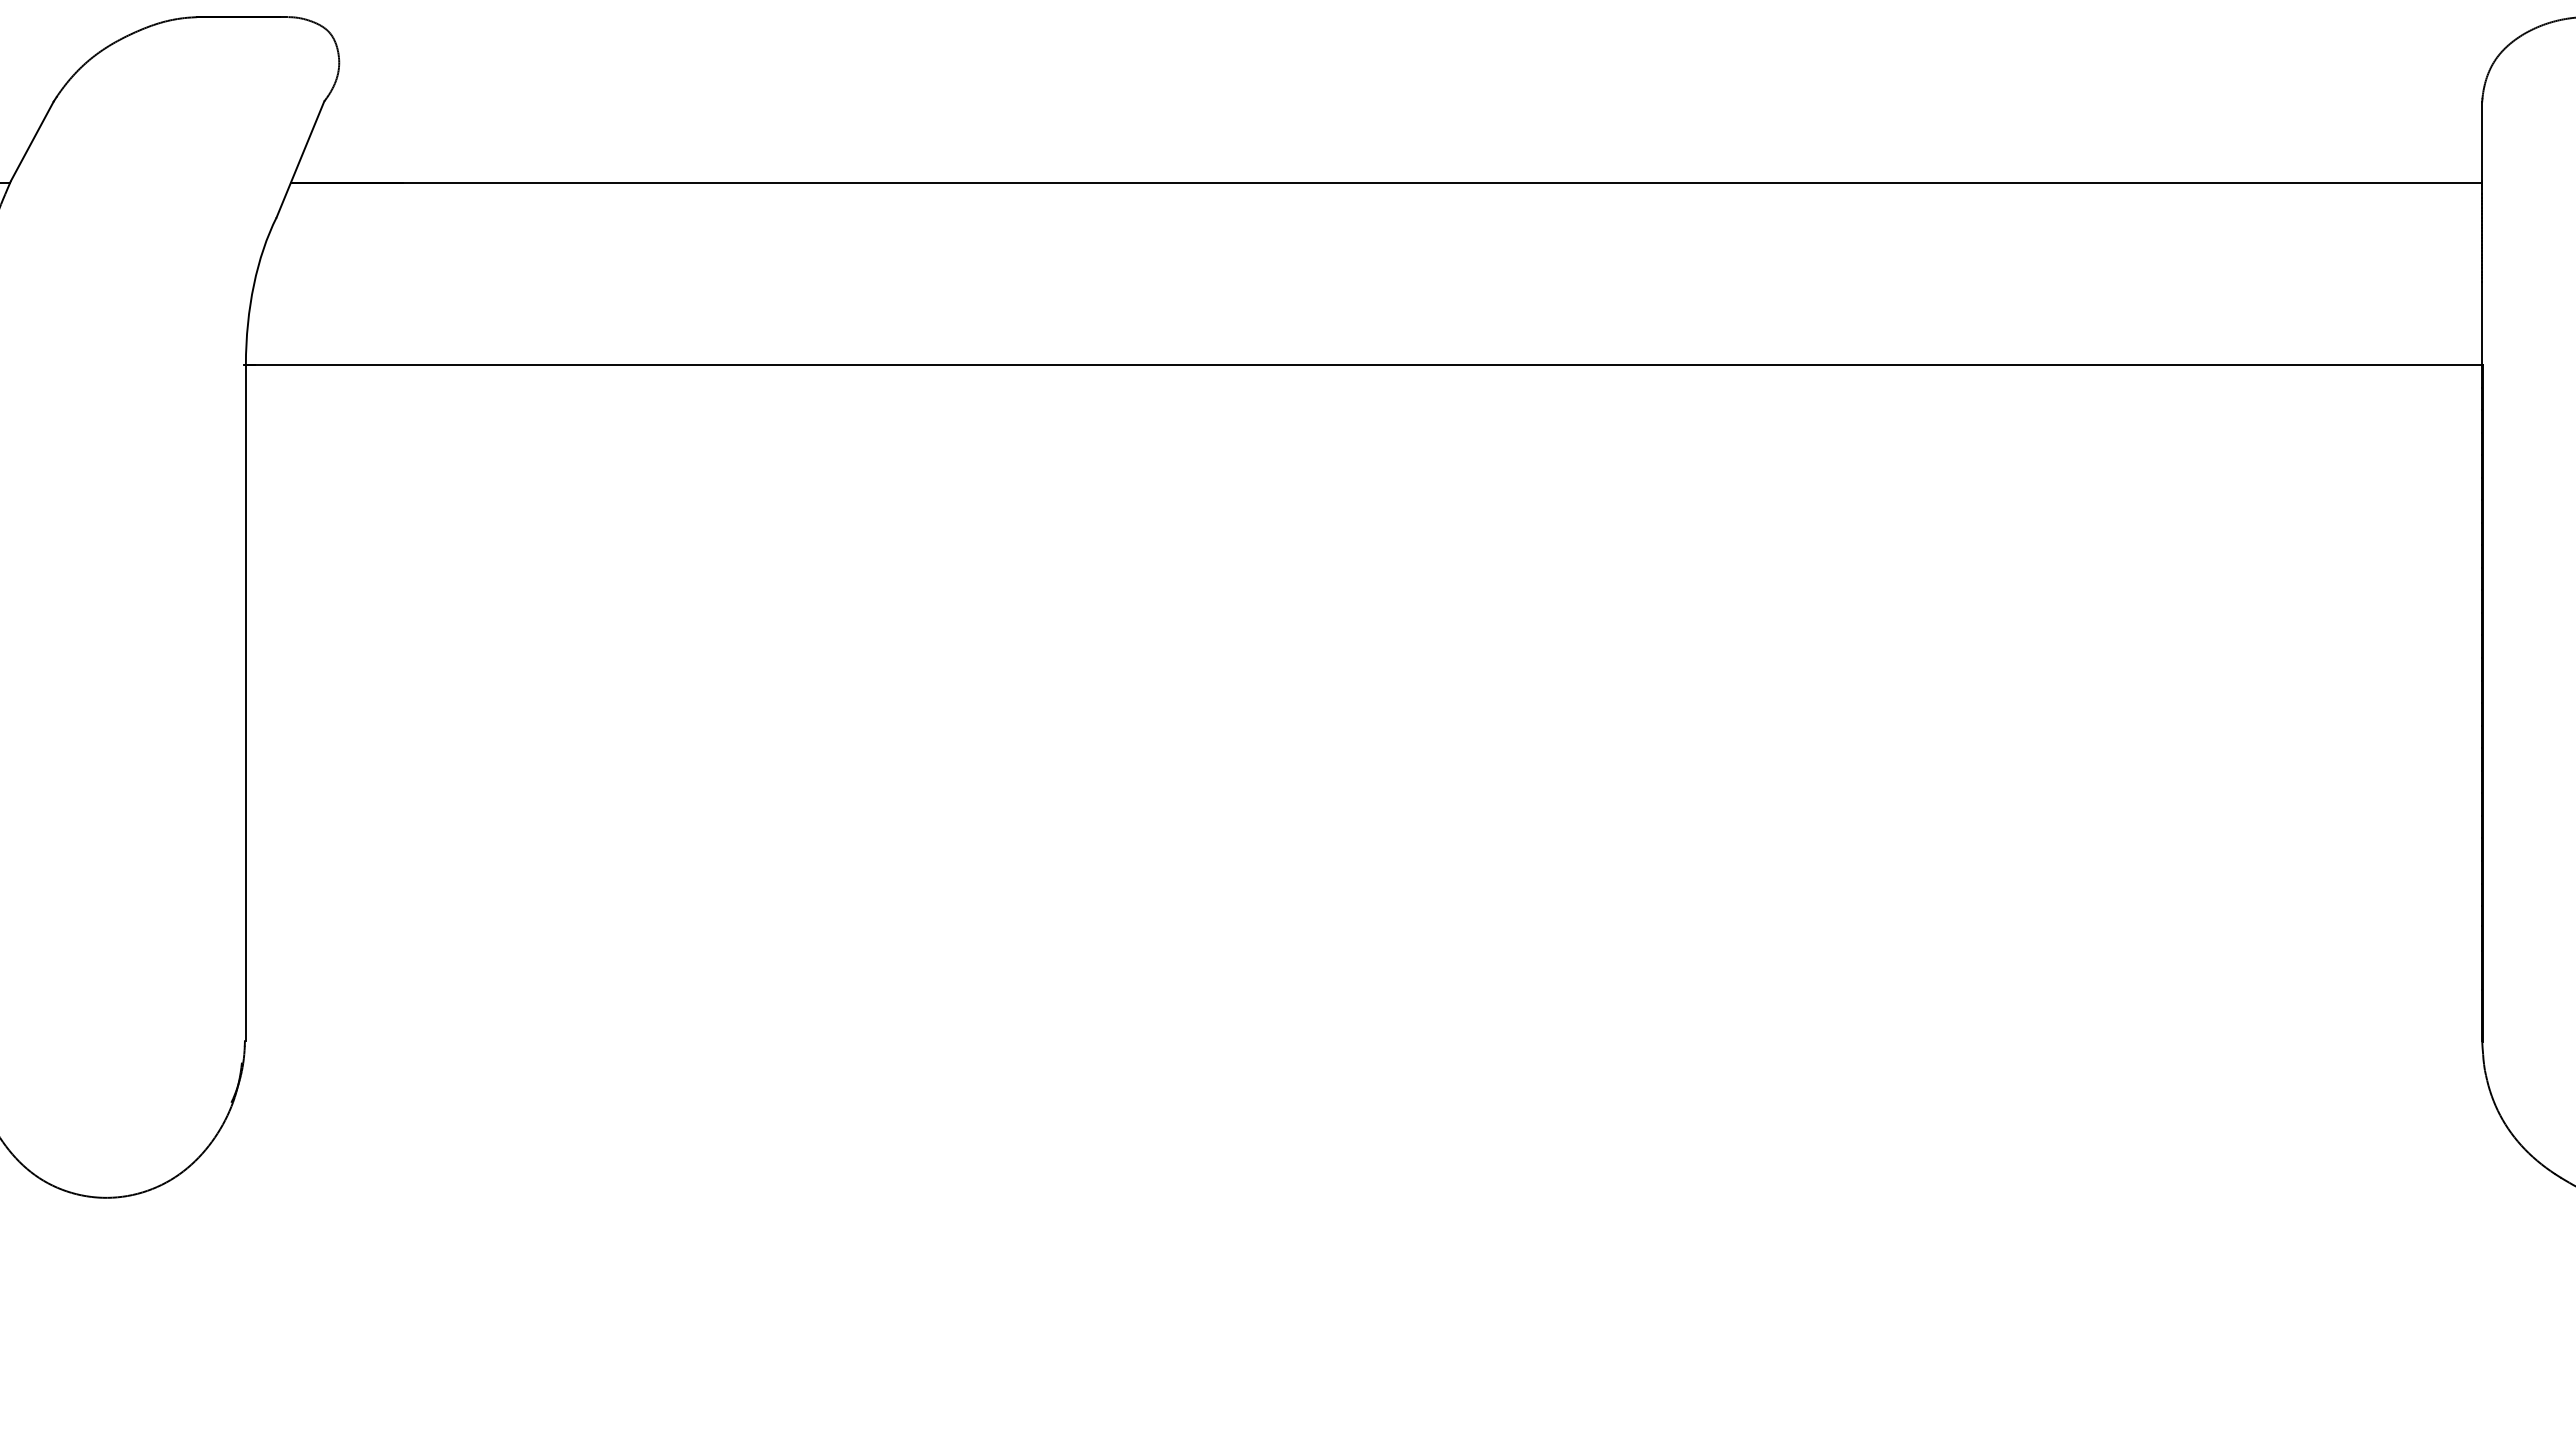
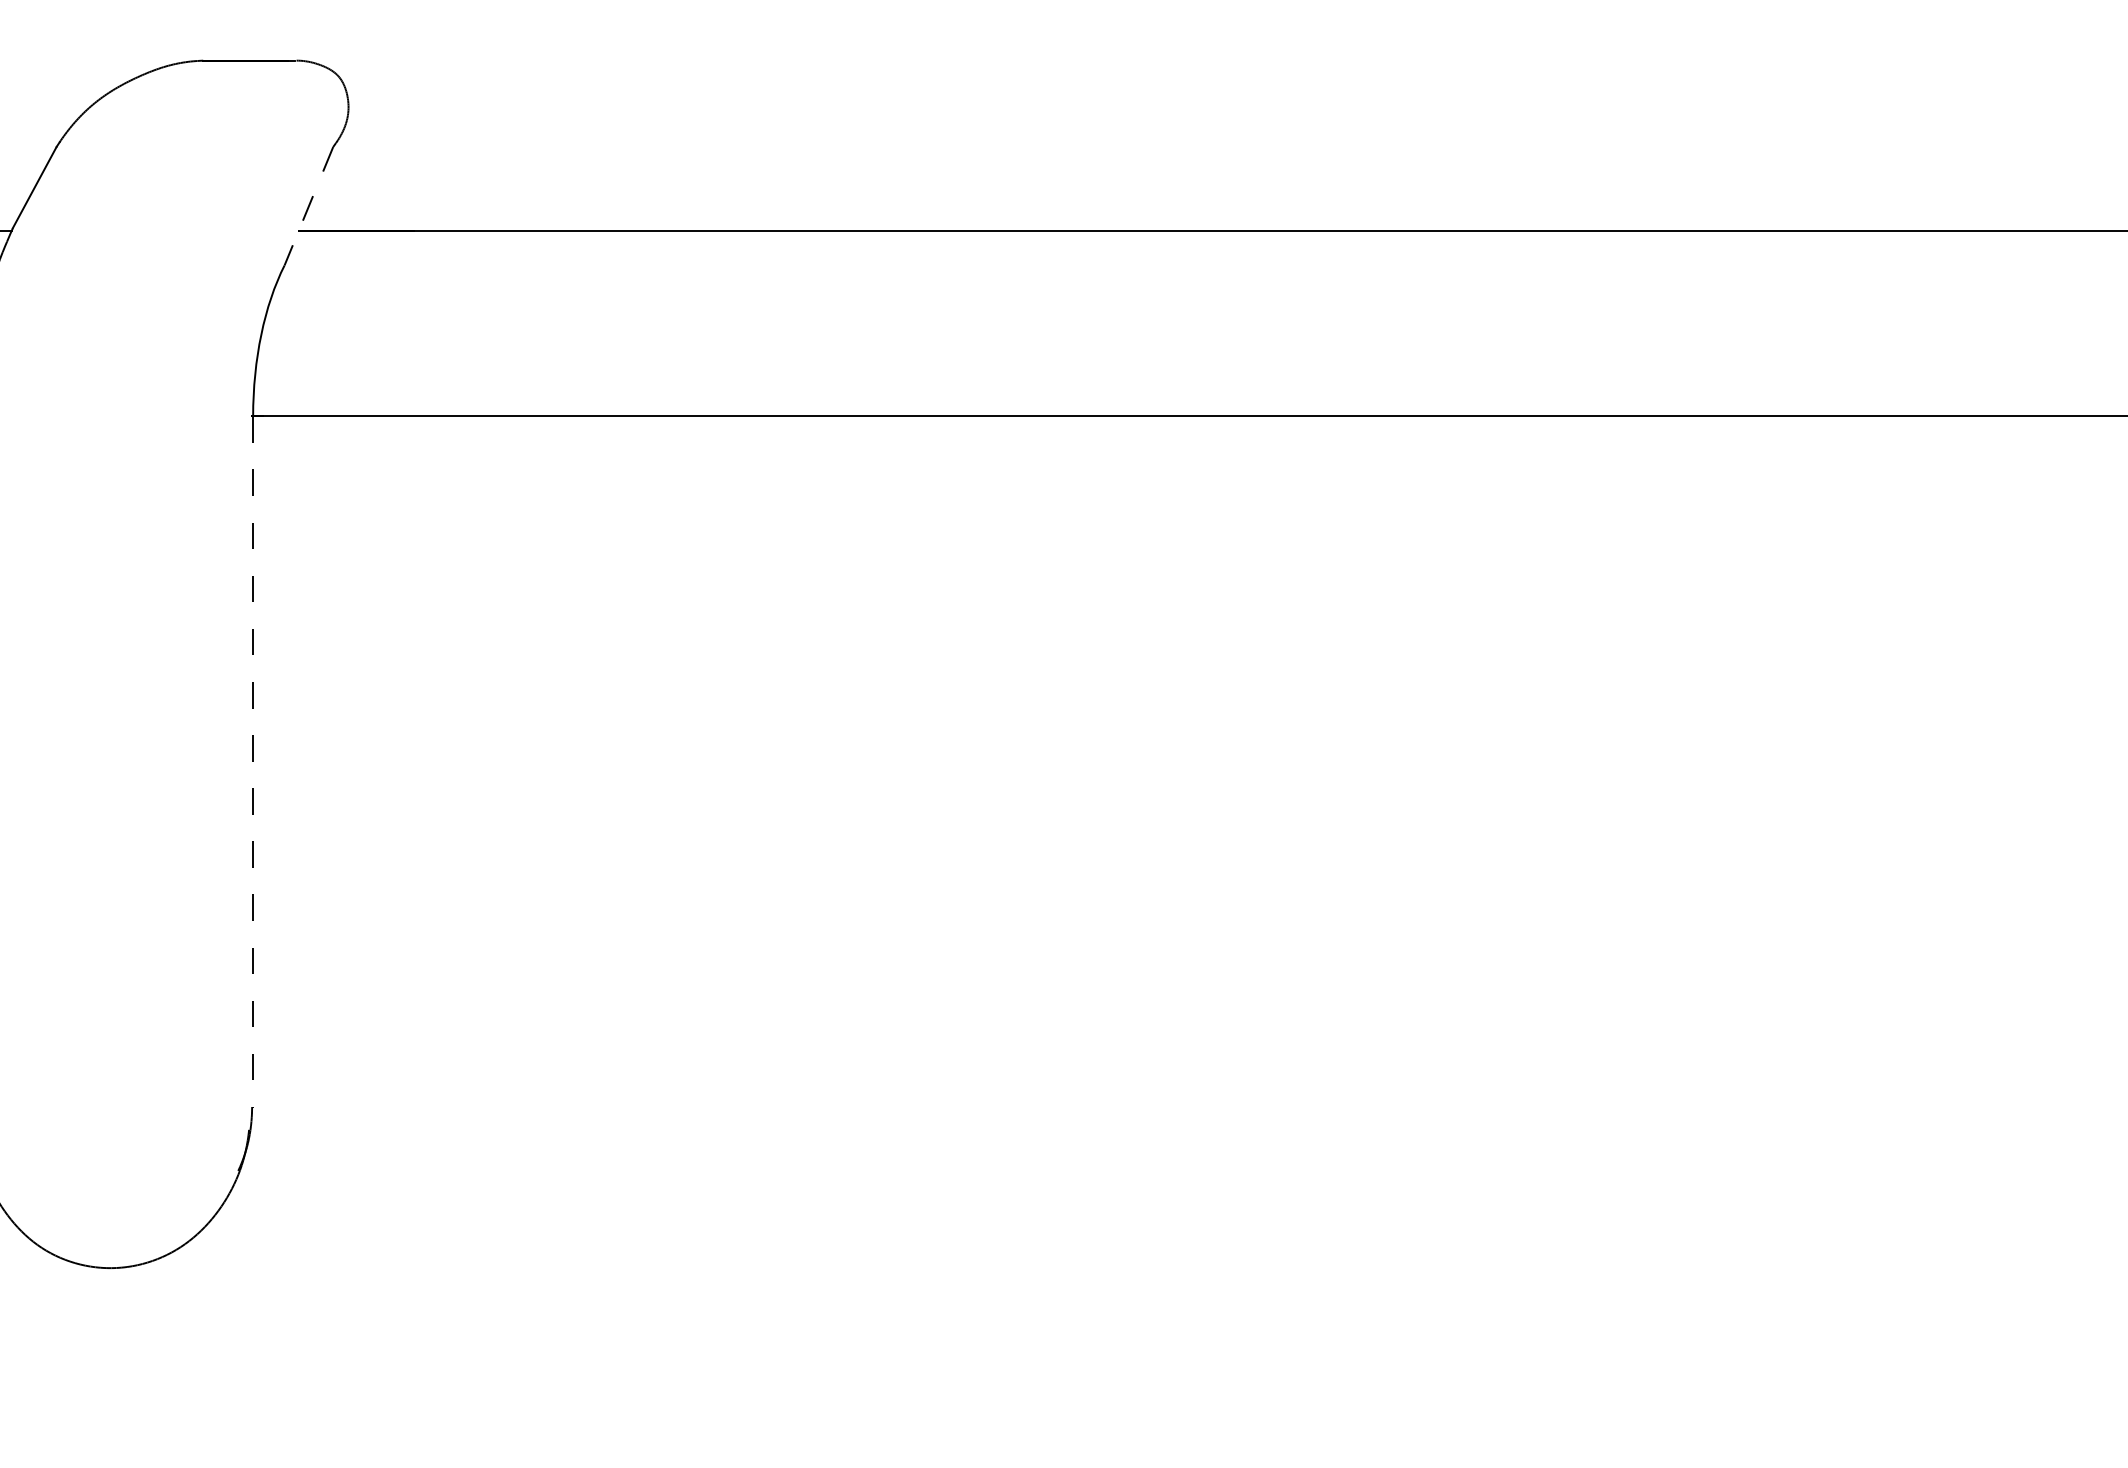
line: (300, 159) -> (308, 206), solid -> dashed
line: (245, 703) -> (252, 762), solid -> dashed

